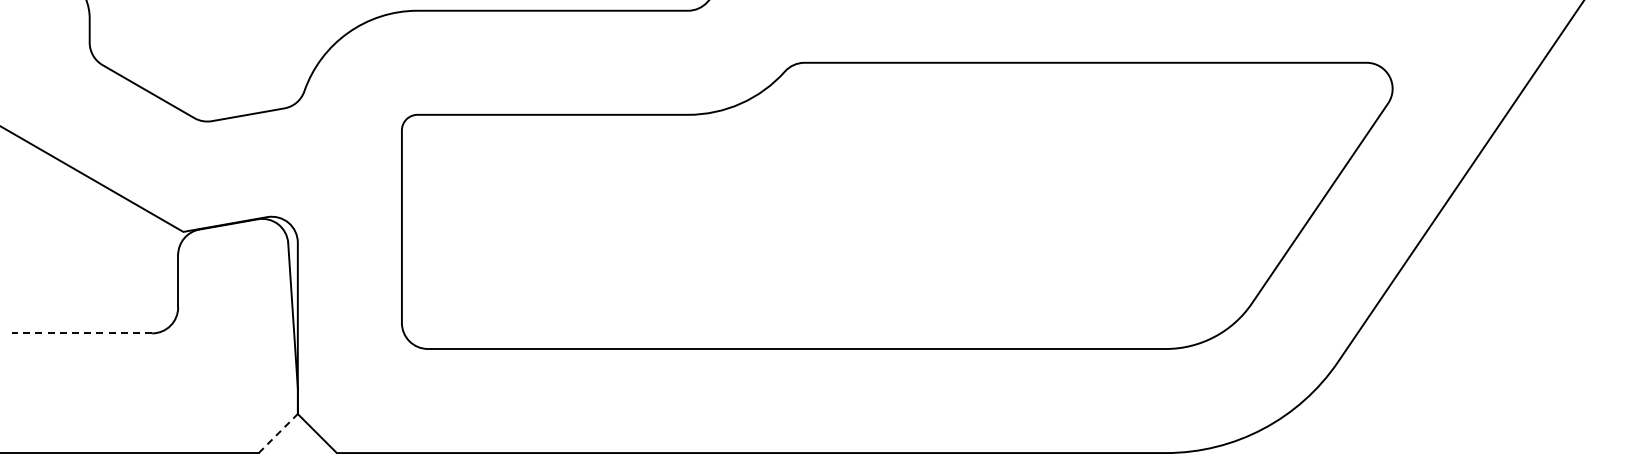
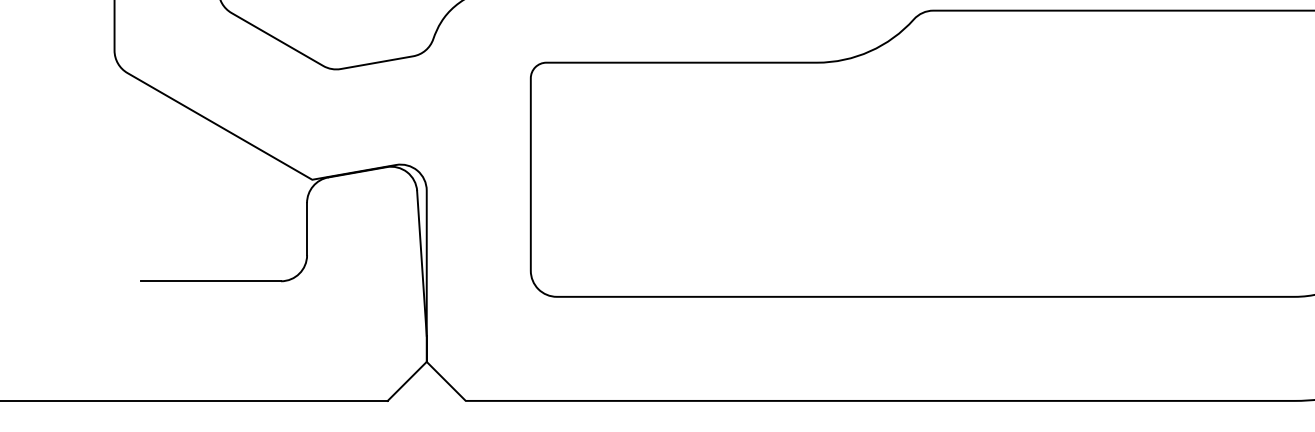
line: (81, 333) -> (210, 281), dashed -> solid
line: (278, 433) -> (407, 381), dashed -> solid

